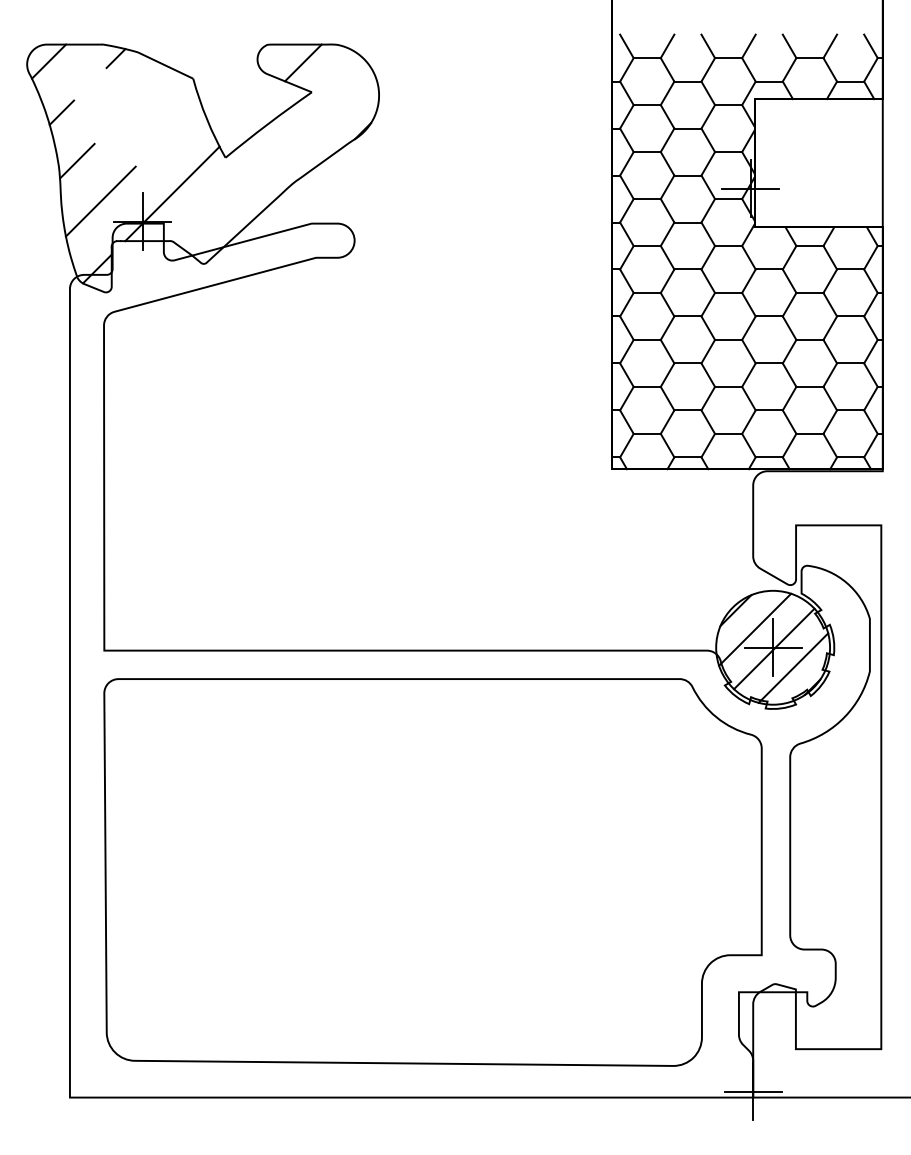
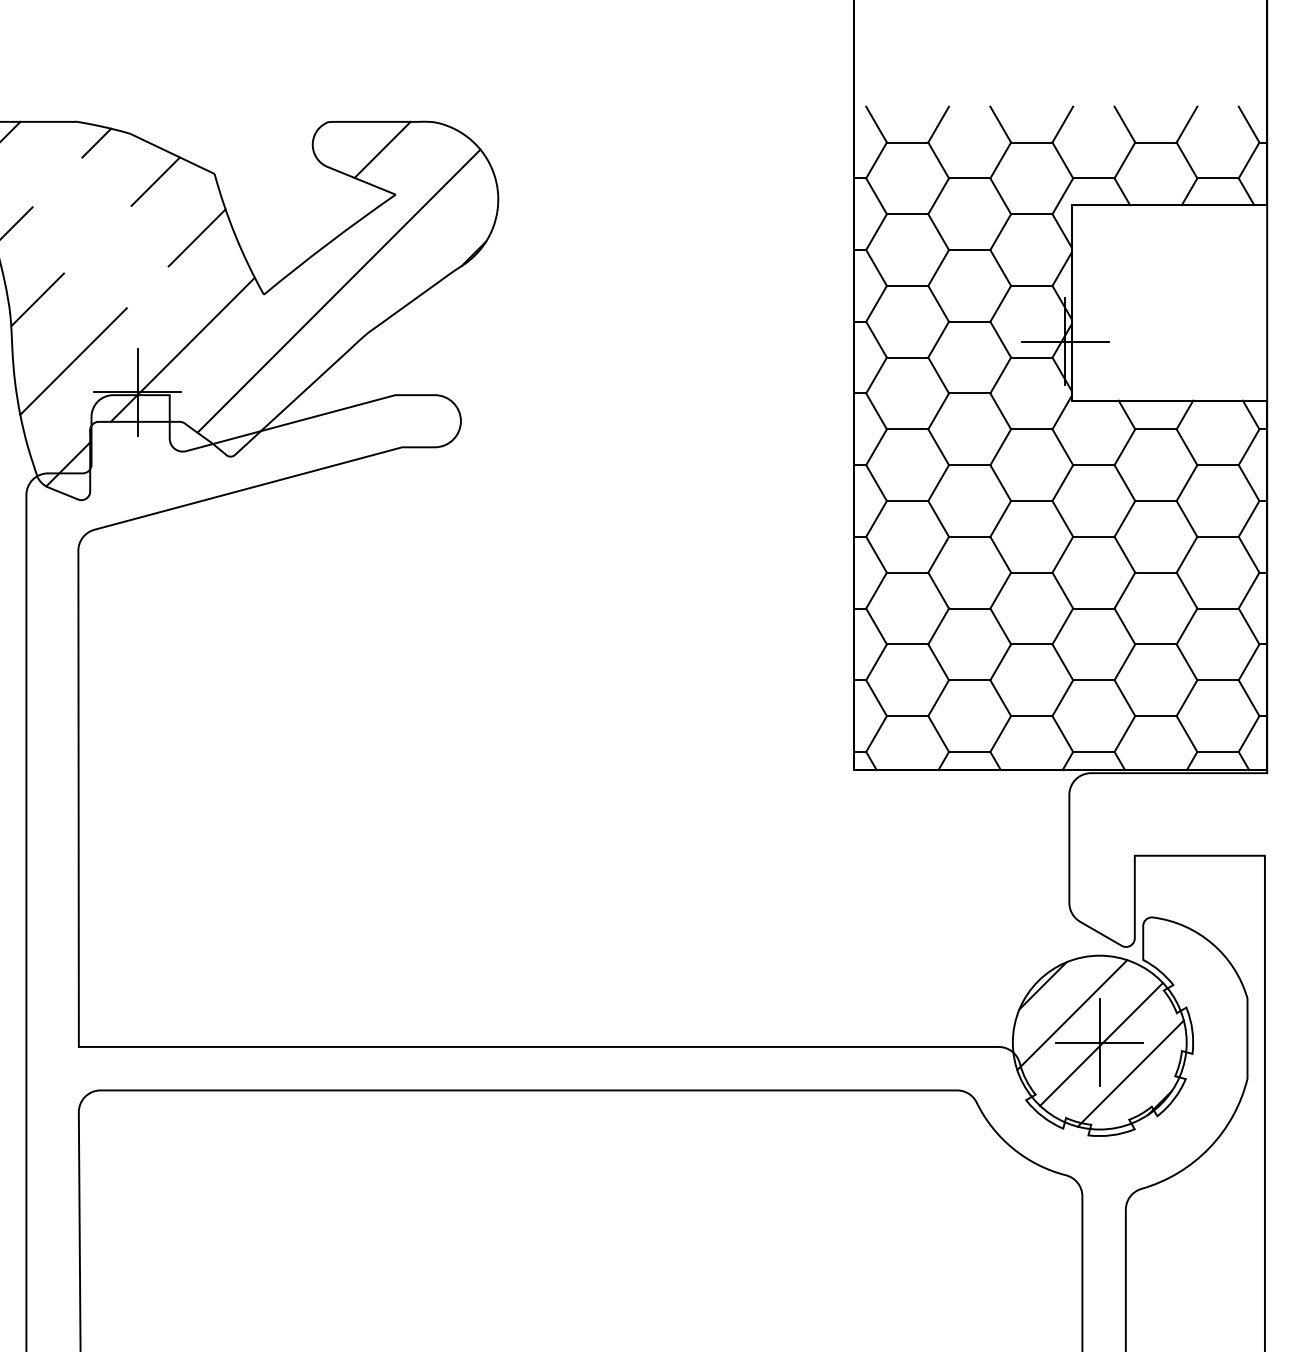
line: (154, 83) -> (155, 181), added
line: (181, 120) -> (196, 237), added
line: (274, 155) -> (338, 291), added

